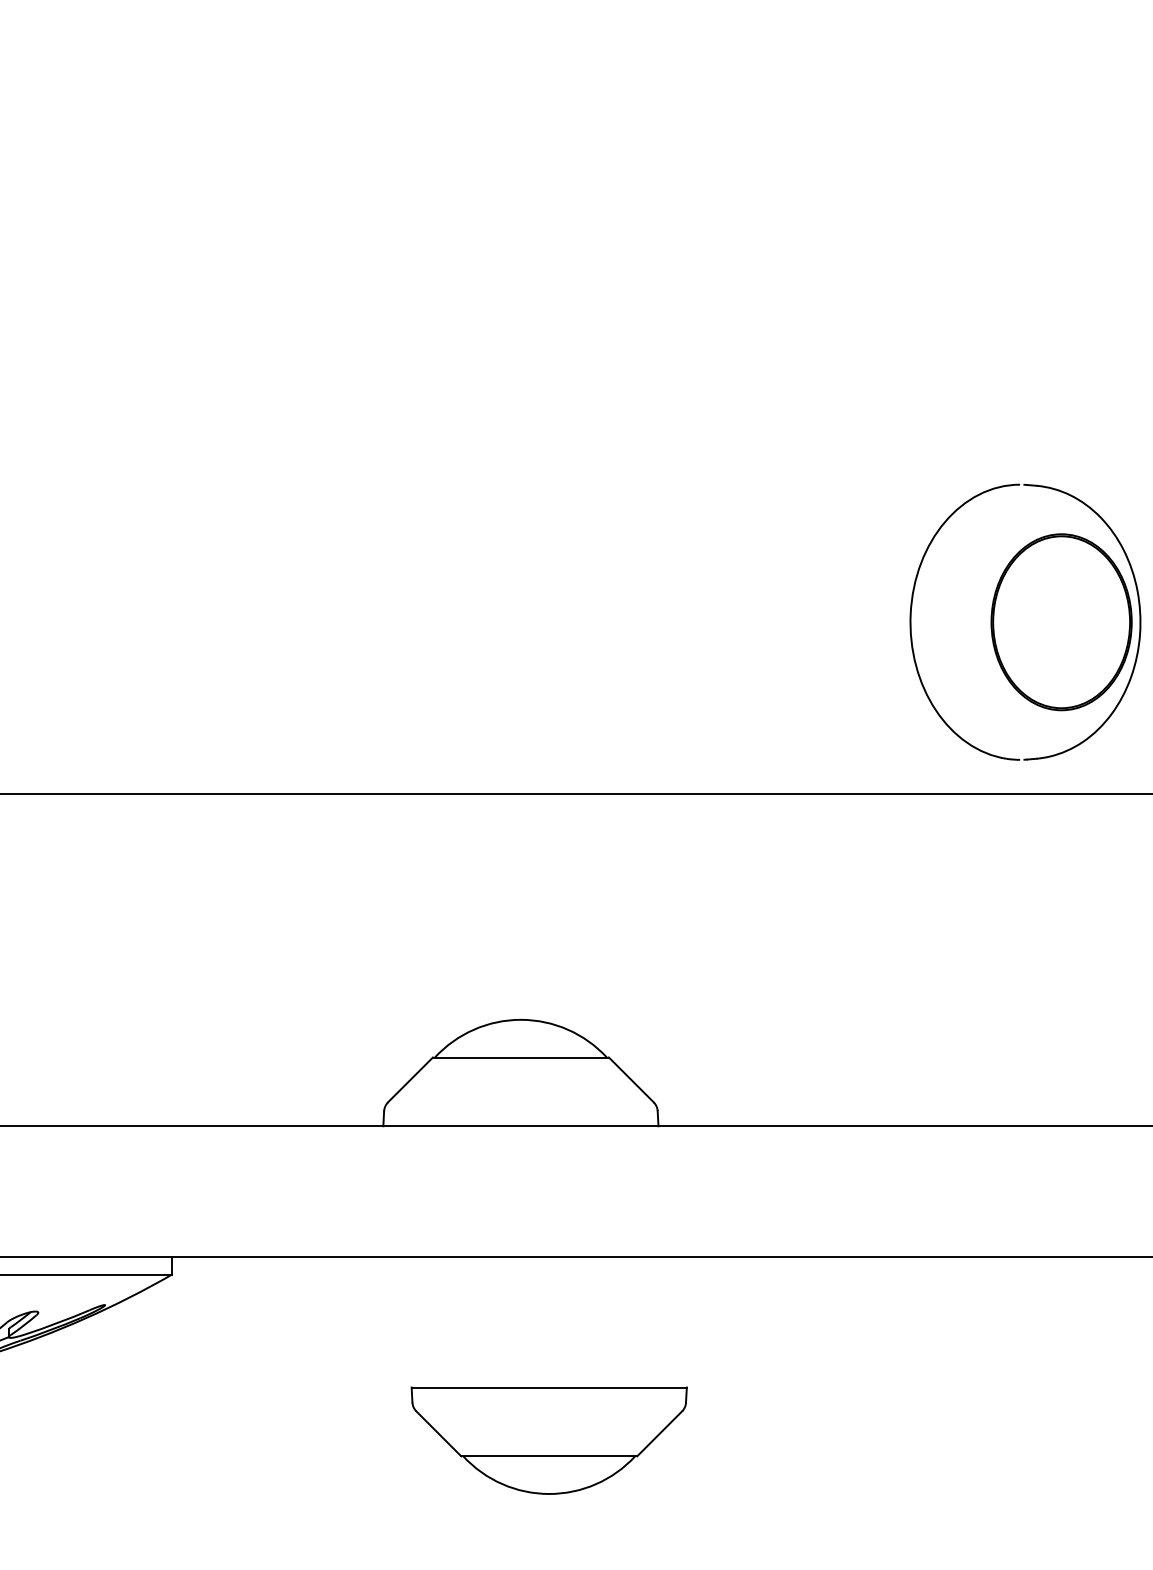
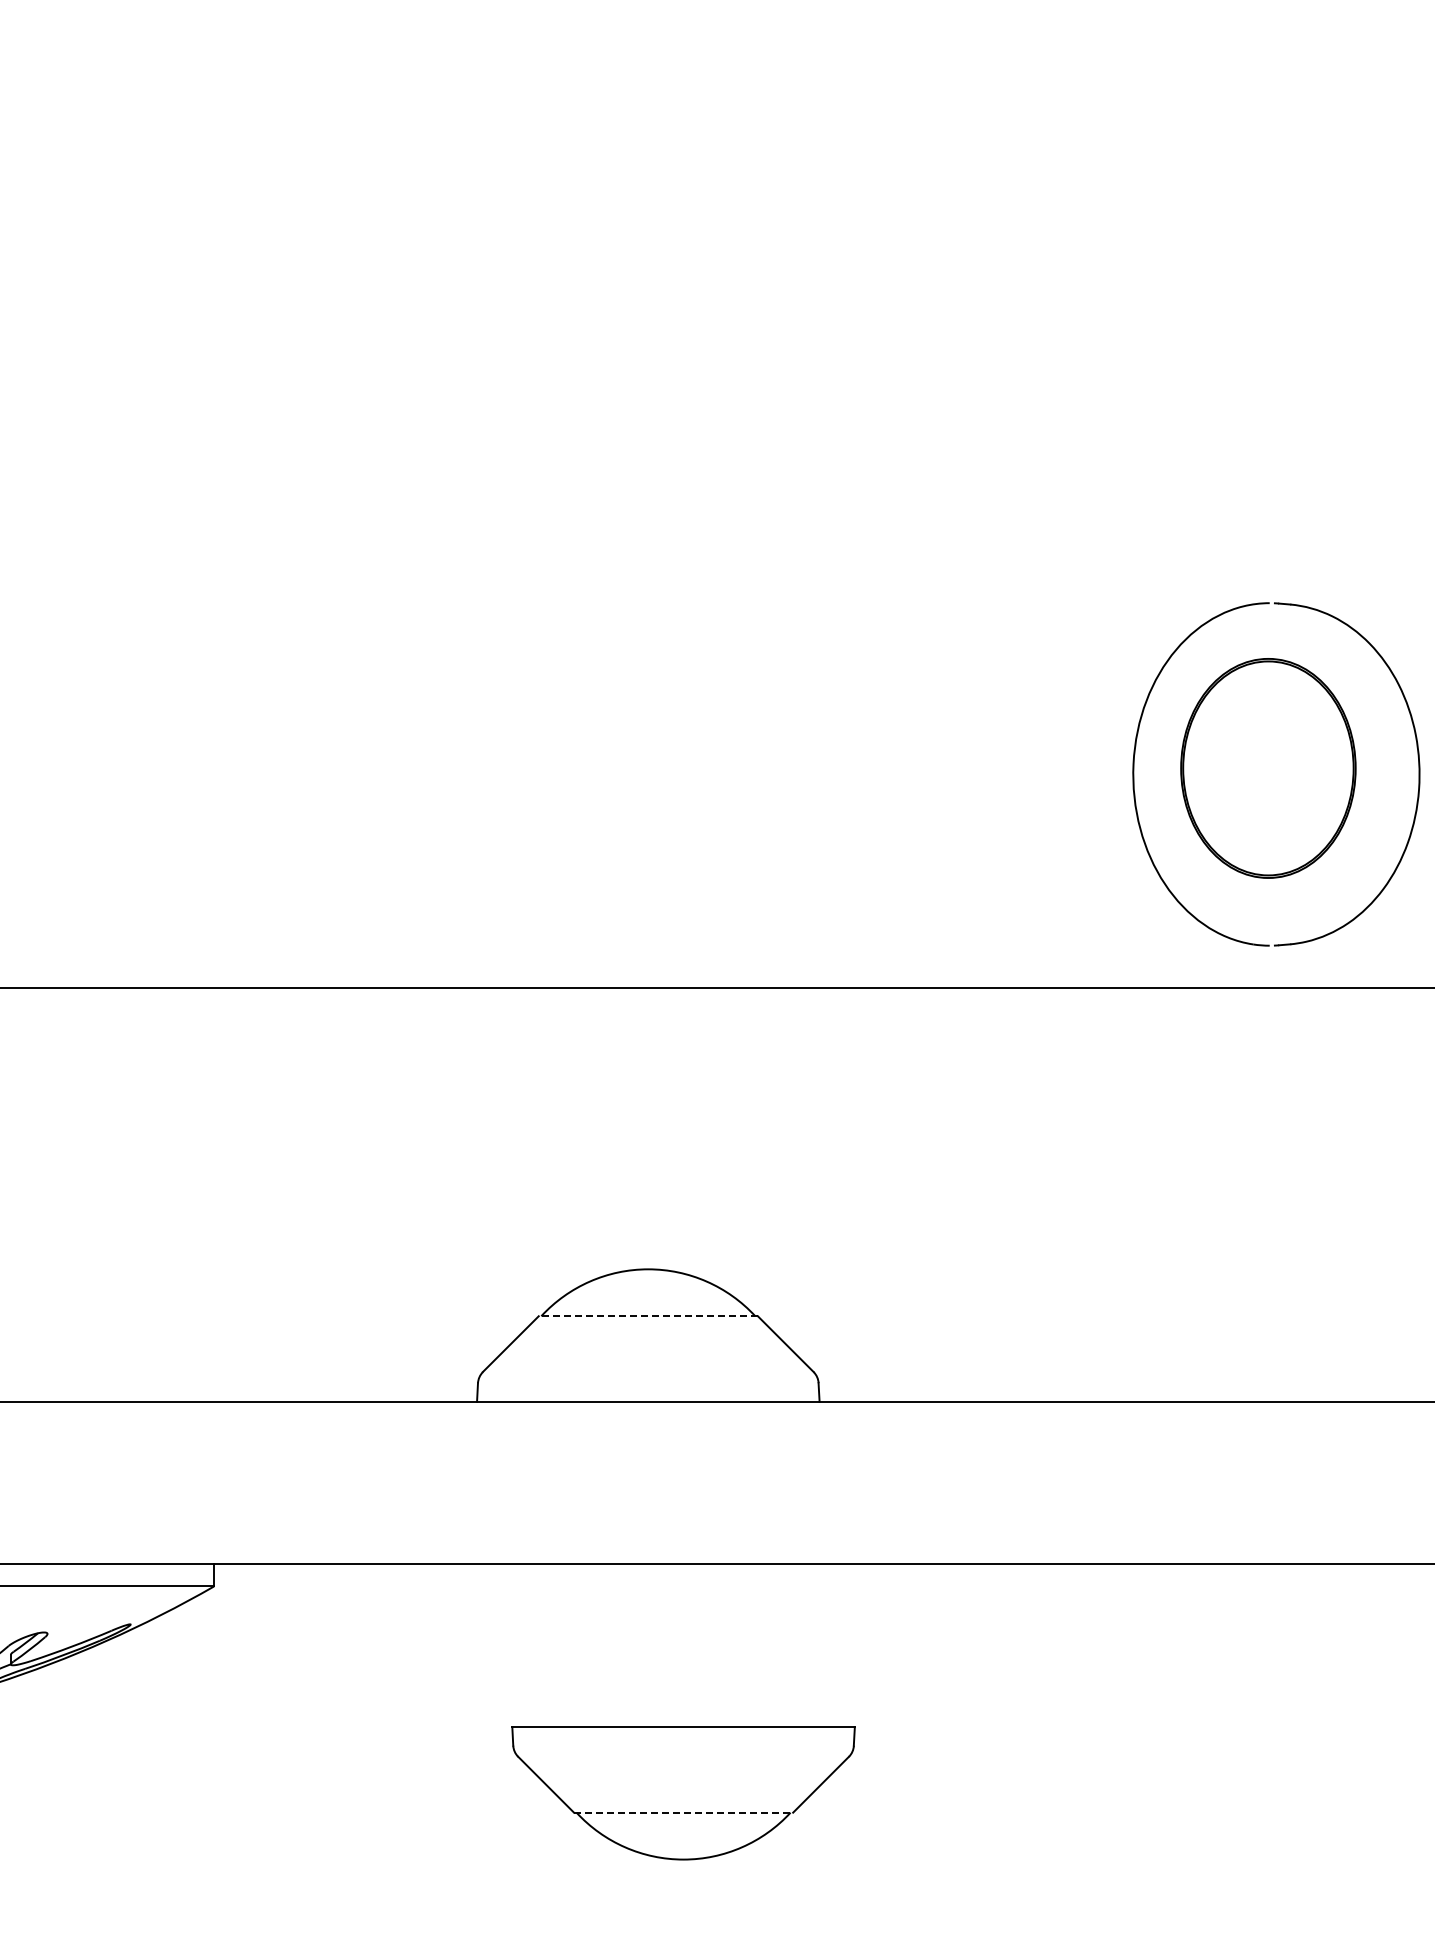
part: (1061, 622) -> (1268, 768), moved
line: (521, 1057) -> (648, 1316), solid -> dashed
line: (549, 1456) -> (683, 1812), solid -> dashed

